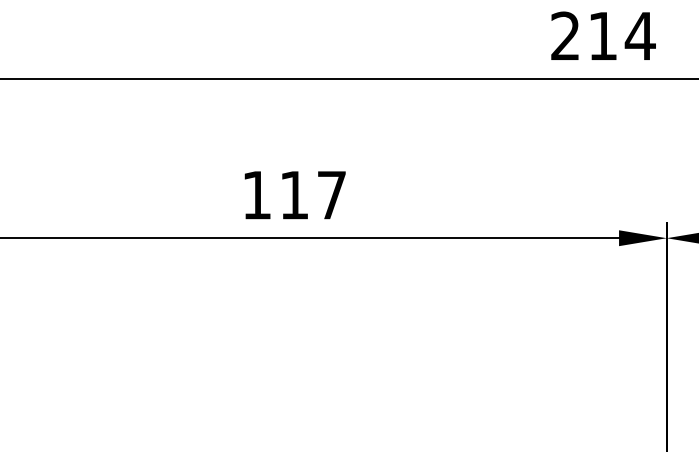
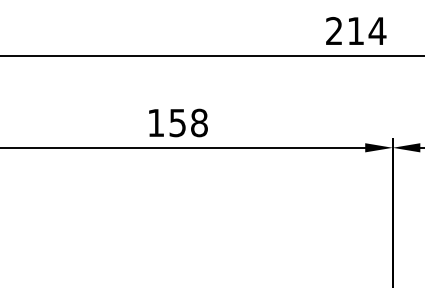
text: (313, 194) -> (188, 122), 117 -> 158

